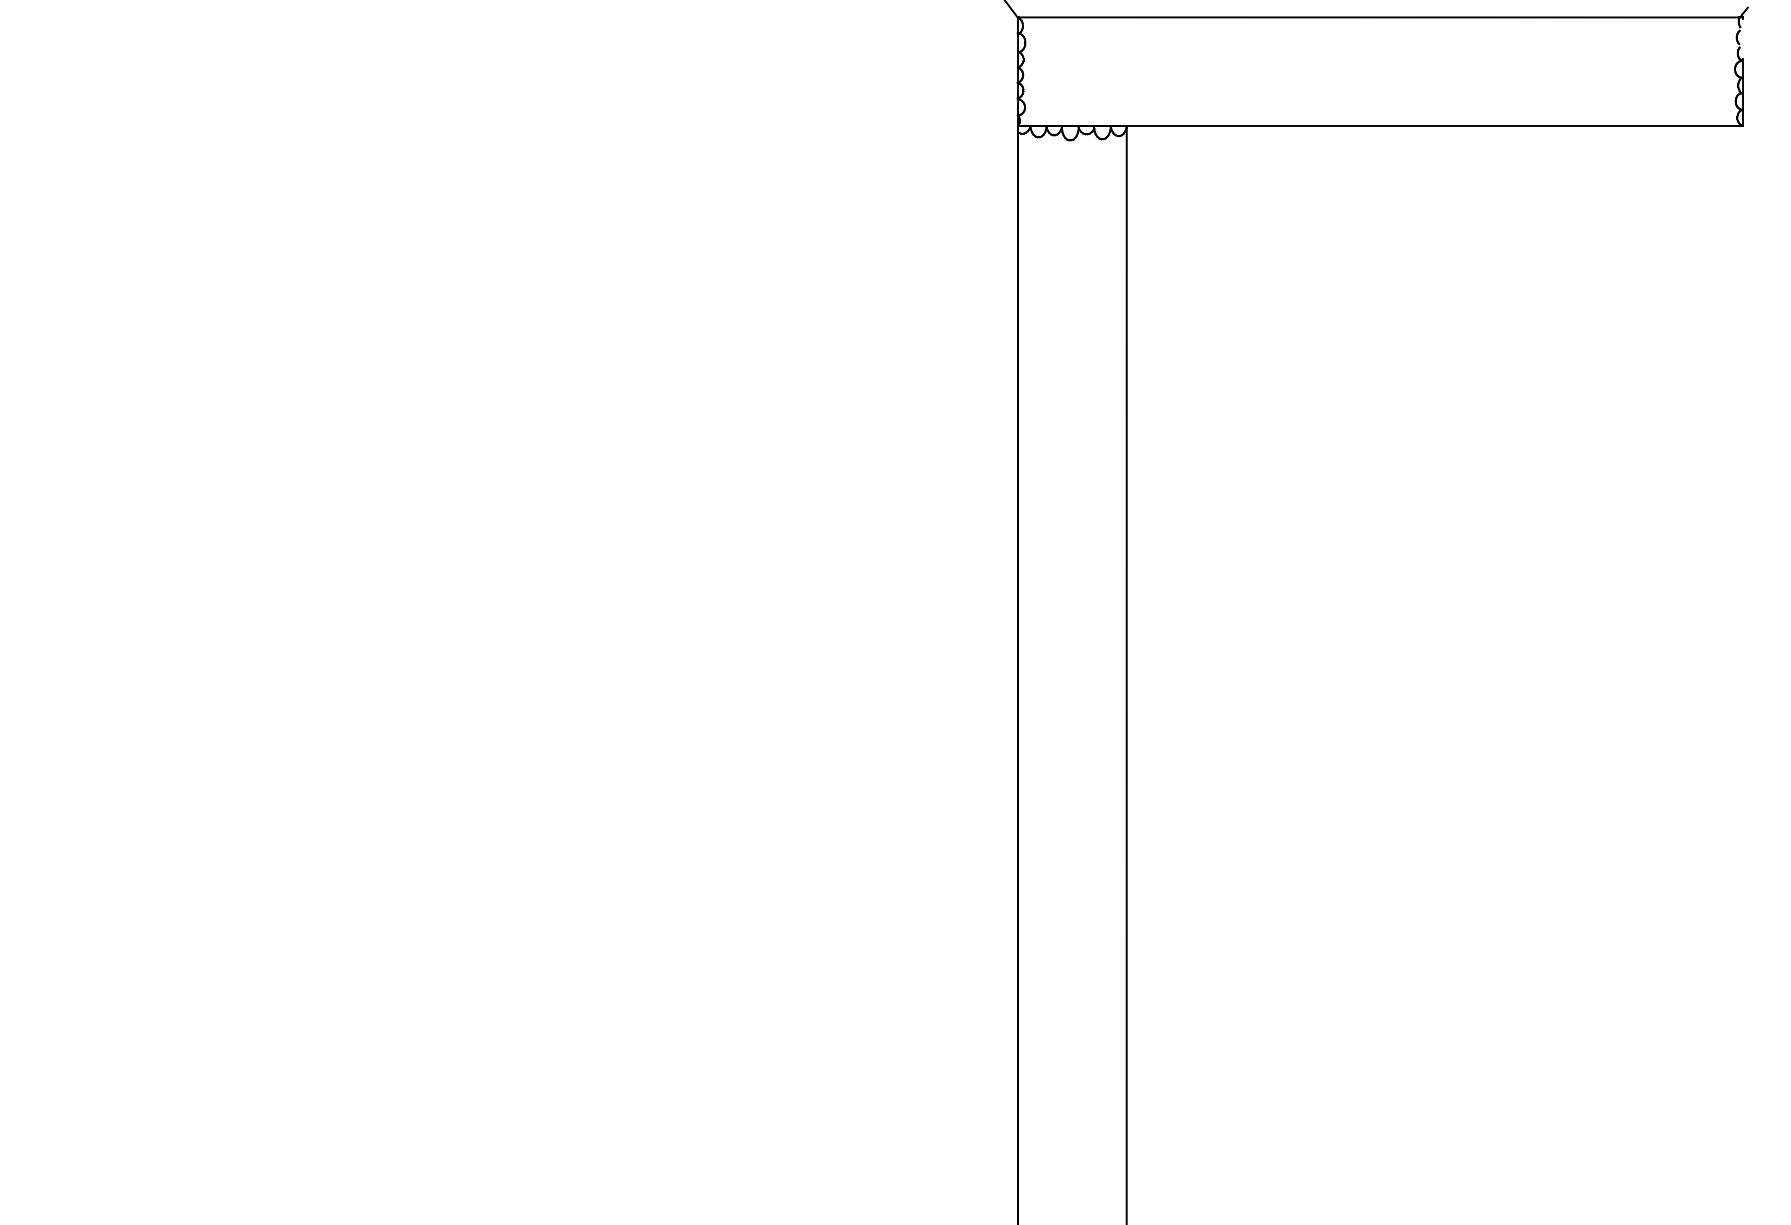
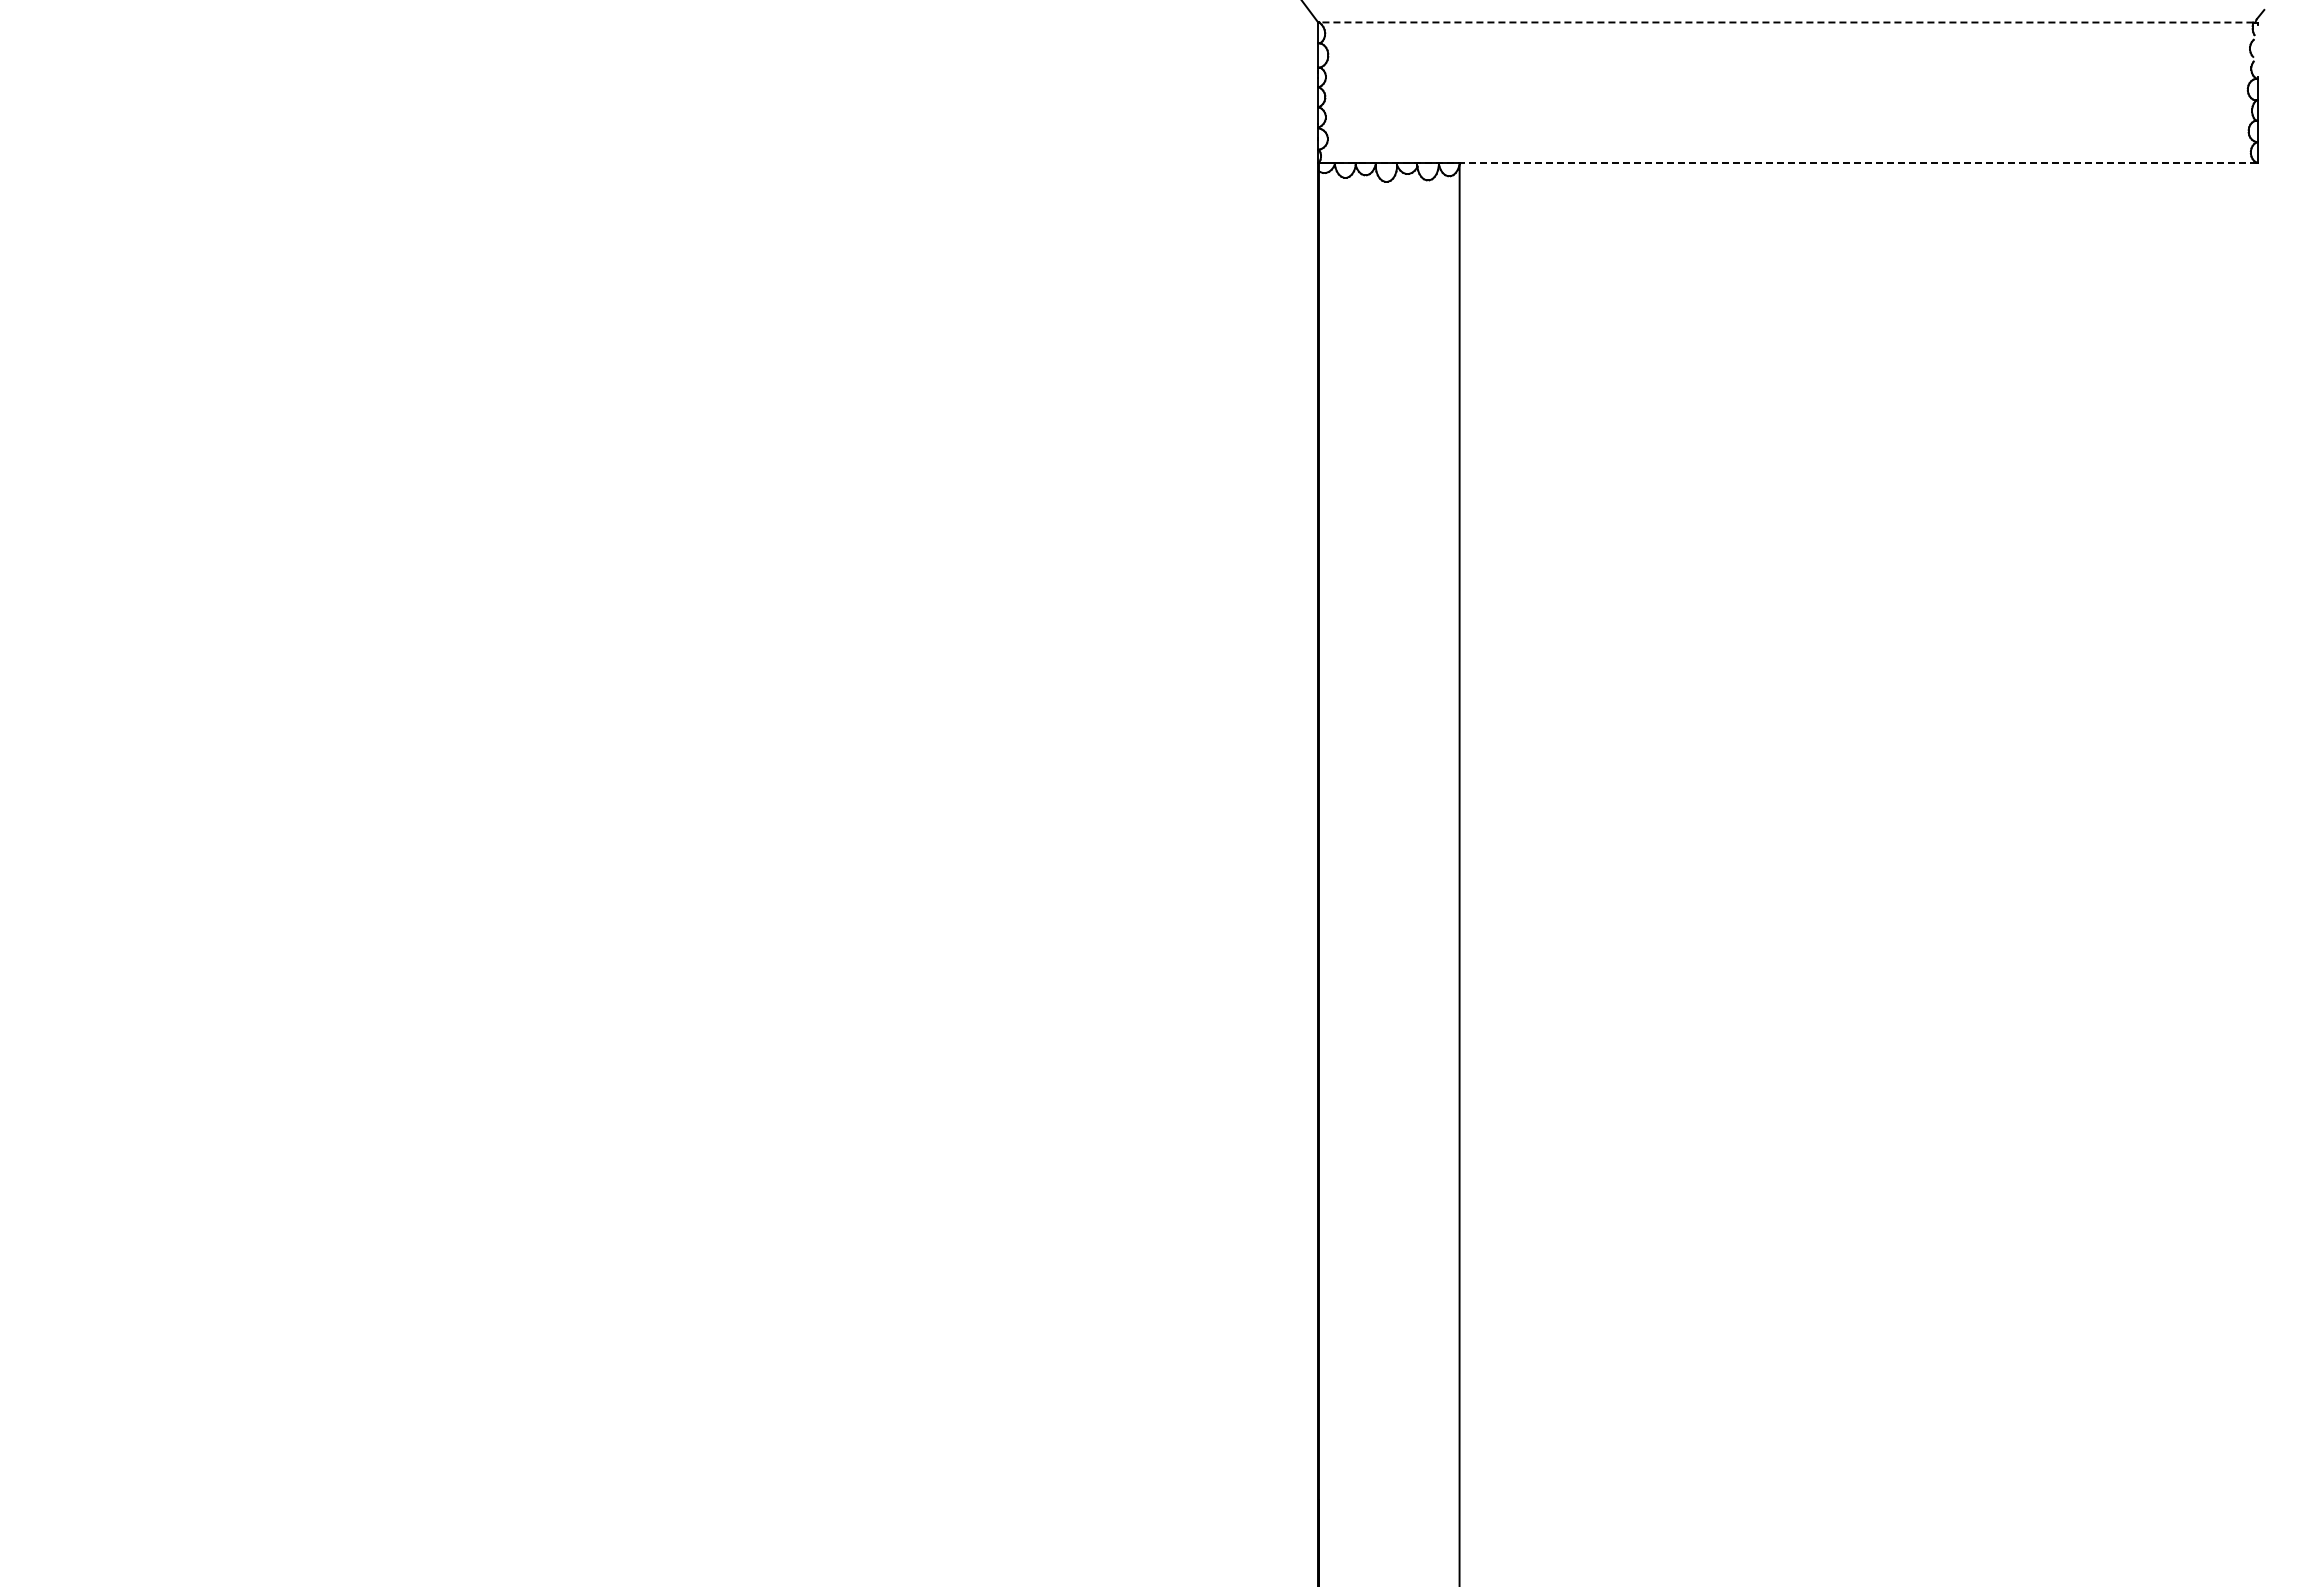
line: (1378, 17) -> (1785, 22), solid -> dashed
line: (1387, 125) -> (1797, 162), solid -> dashed

